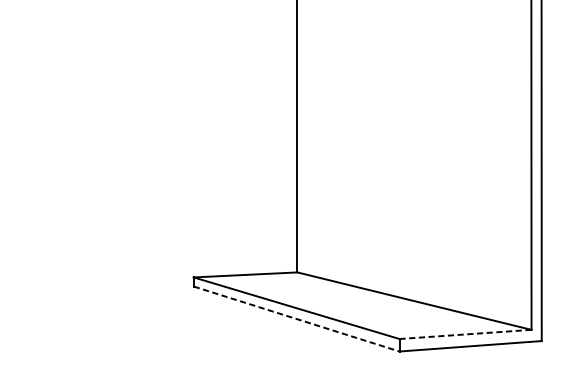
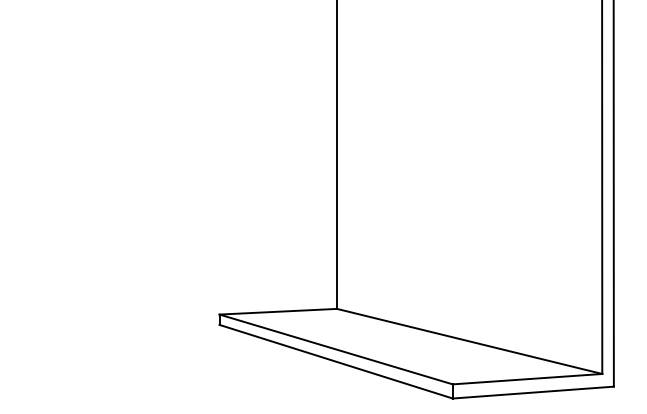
line: (296, 318) -> (336, 361), dashed -> solid
line: (465, 334) -> (527, 379), dashed -> solid

